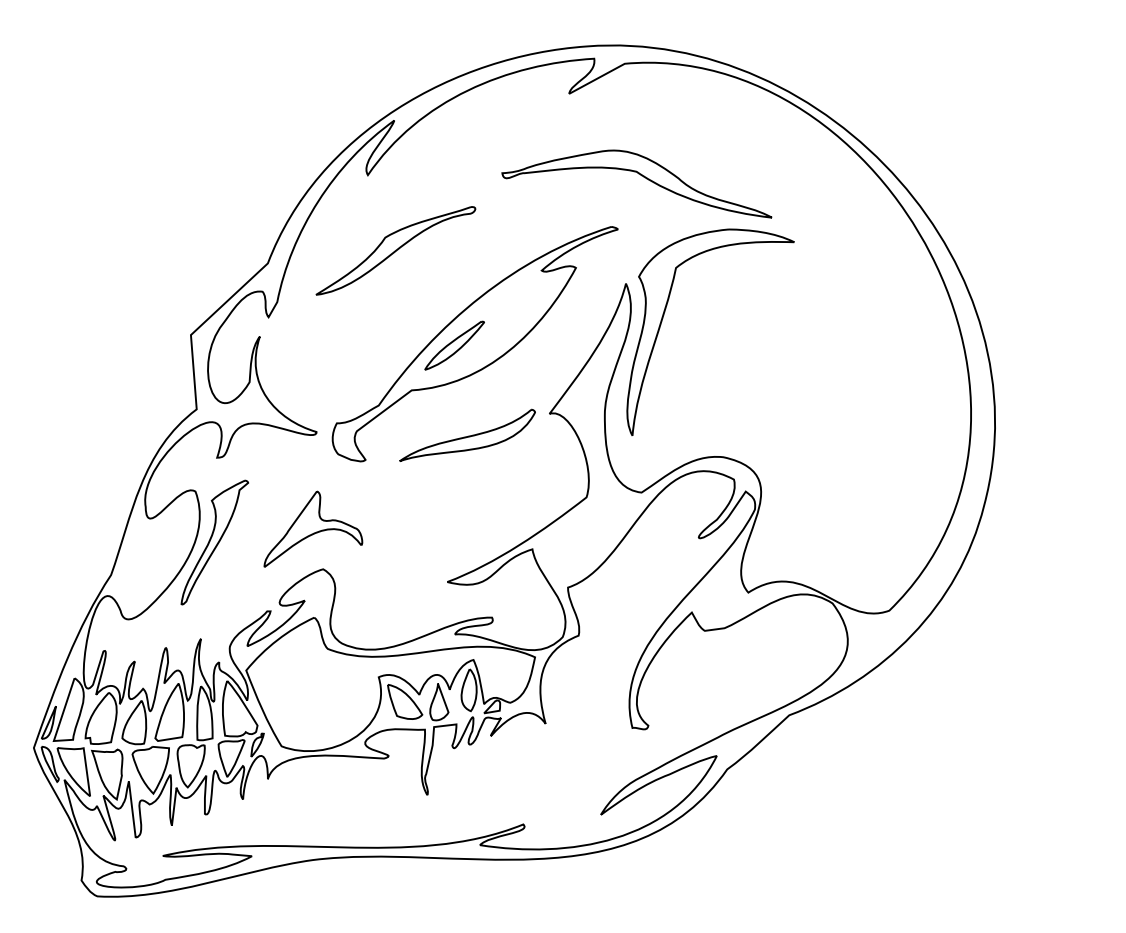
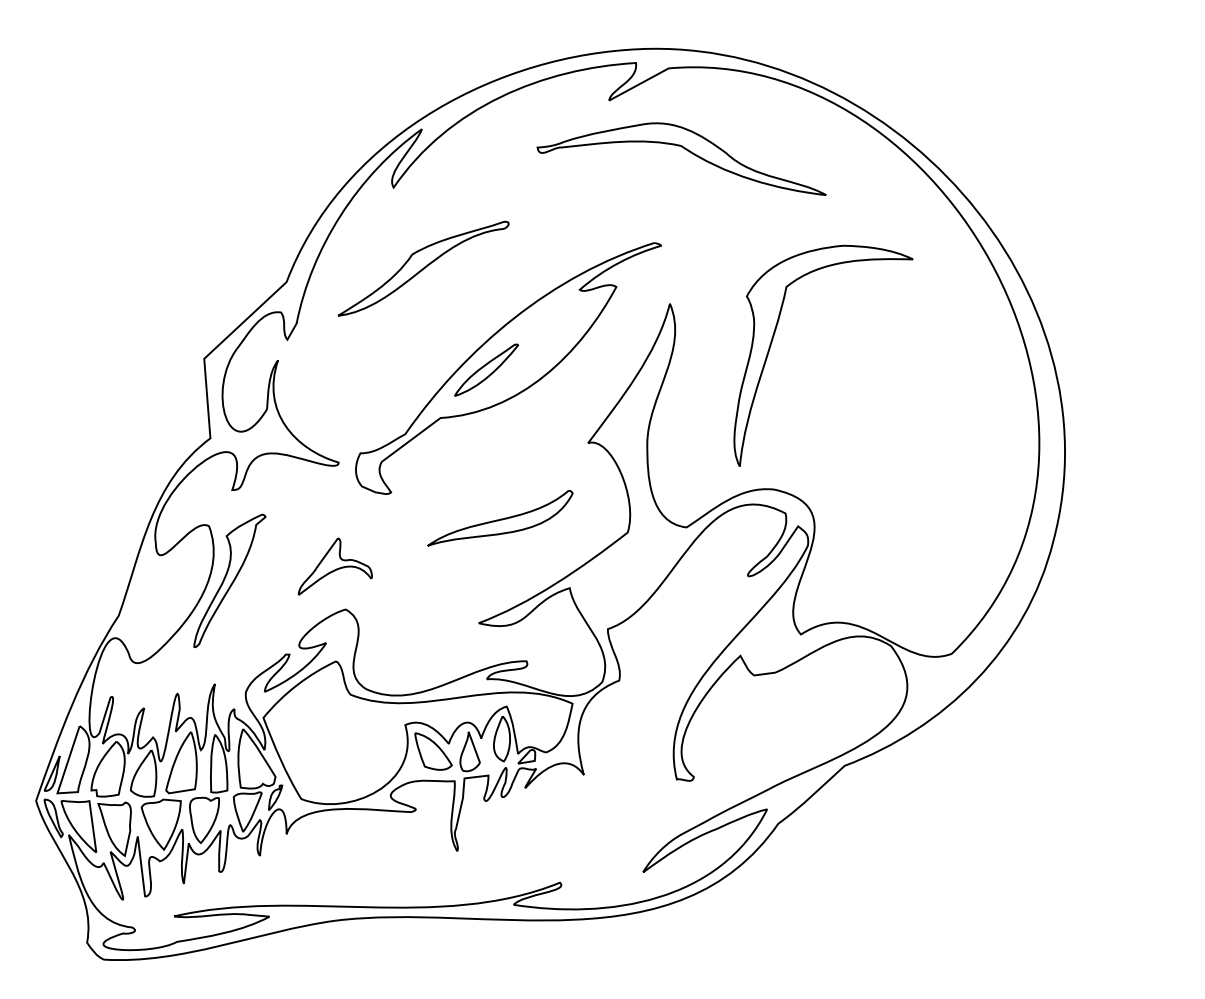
part: (642, 176) -> (687, 151), moved
part: (663, 317) -> (773, 339), moved
part: (467, 434) -> (500, 517), moved
part: (313, 529) -> (335, 566), size x0.7

